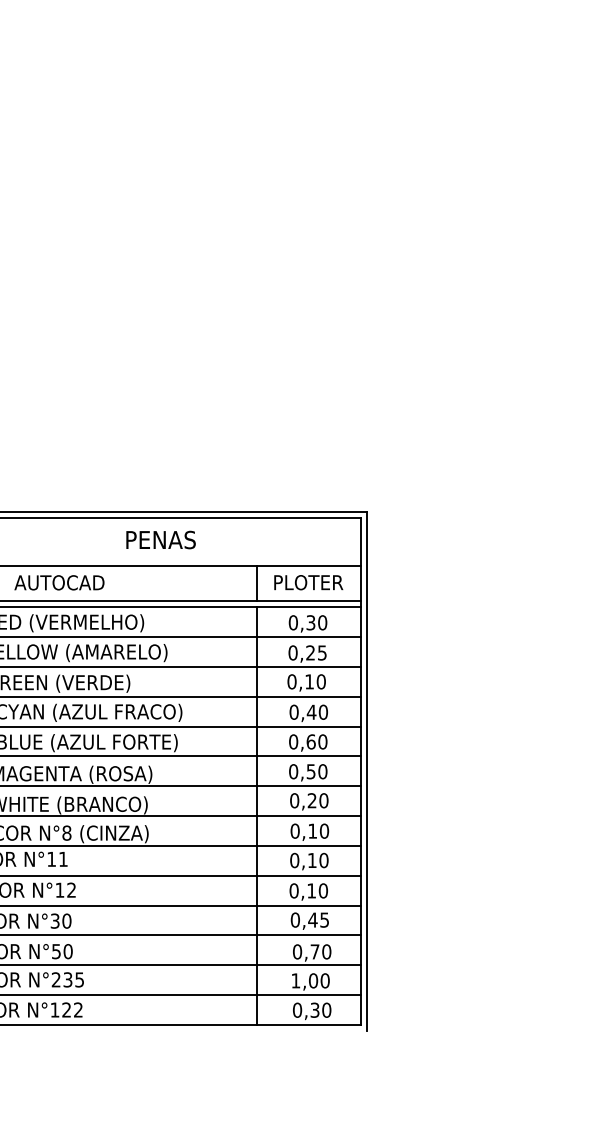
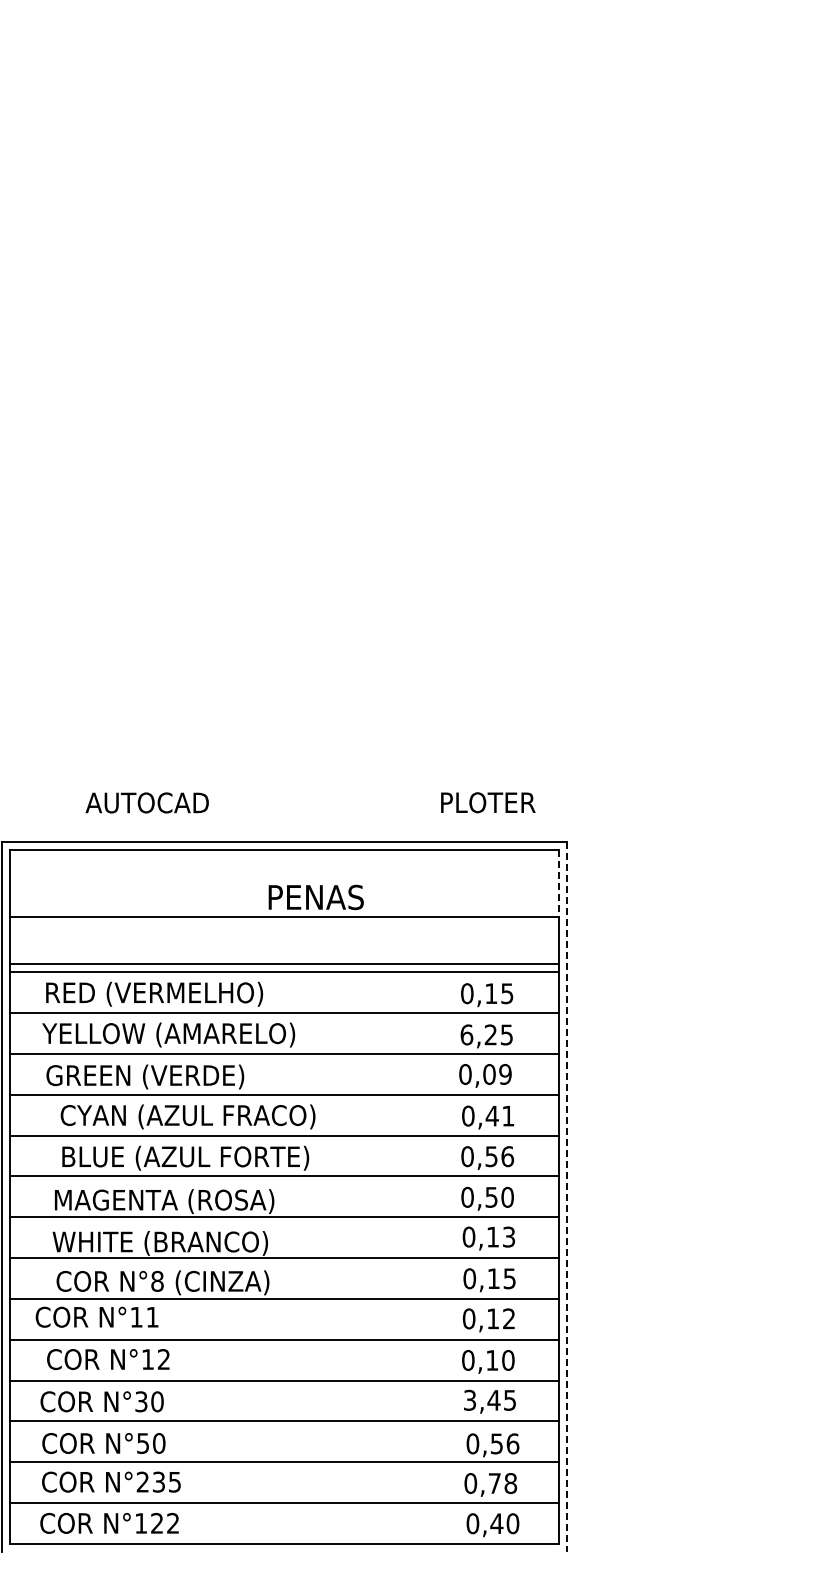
text: (160, 540) -> (315, 897), moved
line: (360, 542) -> (559, 883), solid -> dashed
text: (58, 582) -> (146, 802), moved
text: (308, 582) -> (488, 802), moved
line: (257, 583) -> (417, 939), removed
text: (316, 622) -> (499, 993), 0,30 -> 0,15
text: (292, 652) -> (466, 1034), 0,25 -> 6,25
text: (315, 681) -> (497, 1074), 0,10 -> 0,09
text: (323, 711) -> (508, 1115), 0,40 -> 0,41
text: (316, 741) -> (499, 1156), 0,60 -> 0,56
line: (366, 771) -> (567, 1197), solid -> dashed
text: (318, 800) -> (501, 1236), 0,20 -> 0,13
line: (257, 815) -> (417, 1257), removed
text: (324, 831) -> (509, 1278), 0,10 -> 0,15
text: (324, 860) -> (509, 1318), 0,10 -> 0,12
text: (295, 919) -> (469, 1399), 0,45 -> 3,45
text: (321, 951) -> (505, 1443), 0,70 -> 0,56
text: (310, 980) -> (490, 1483), 1,00 -> 0,78
text: (314, 1010) -> (496, 1523), 0,30 -> 0,40

